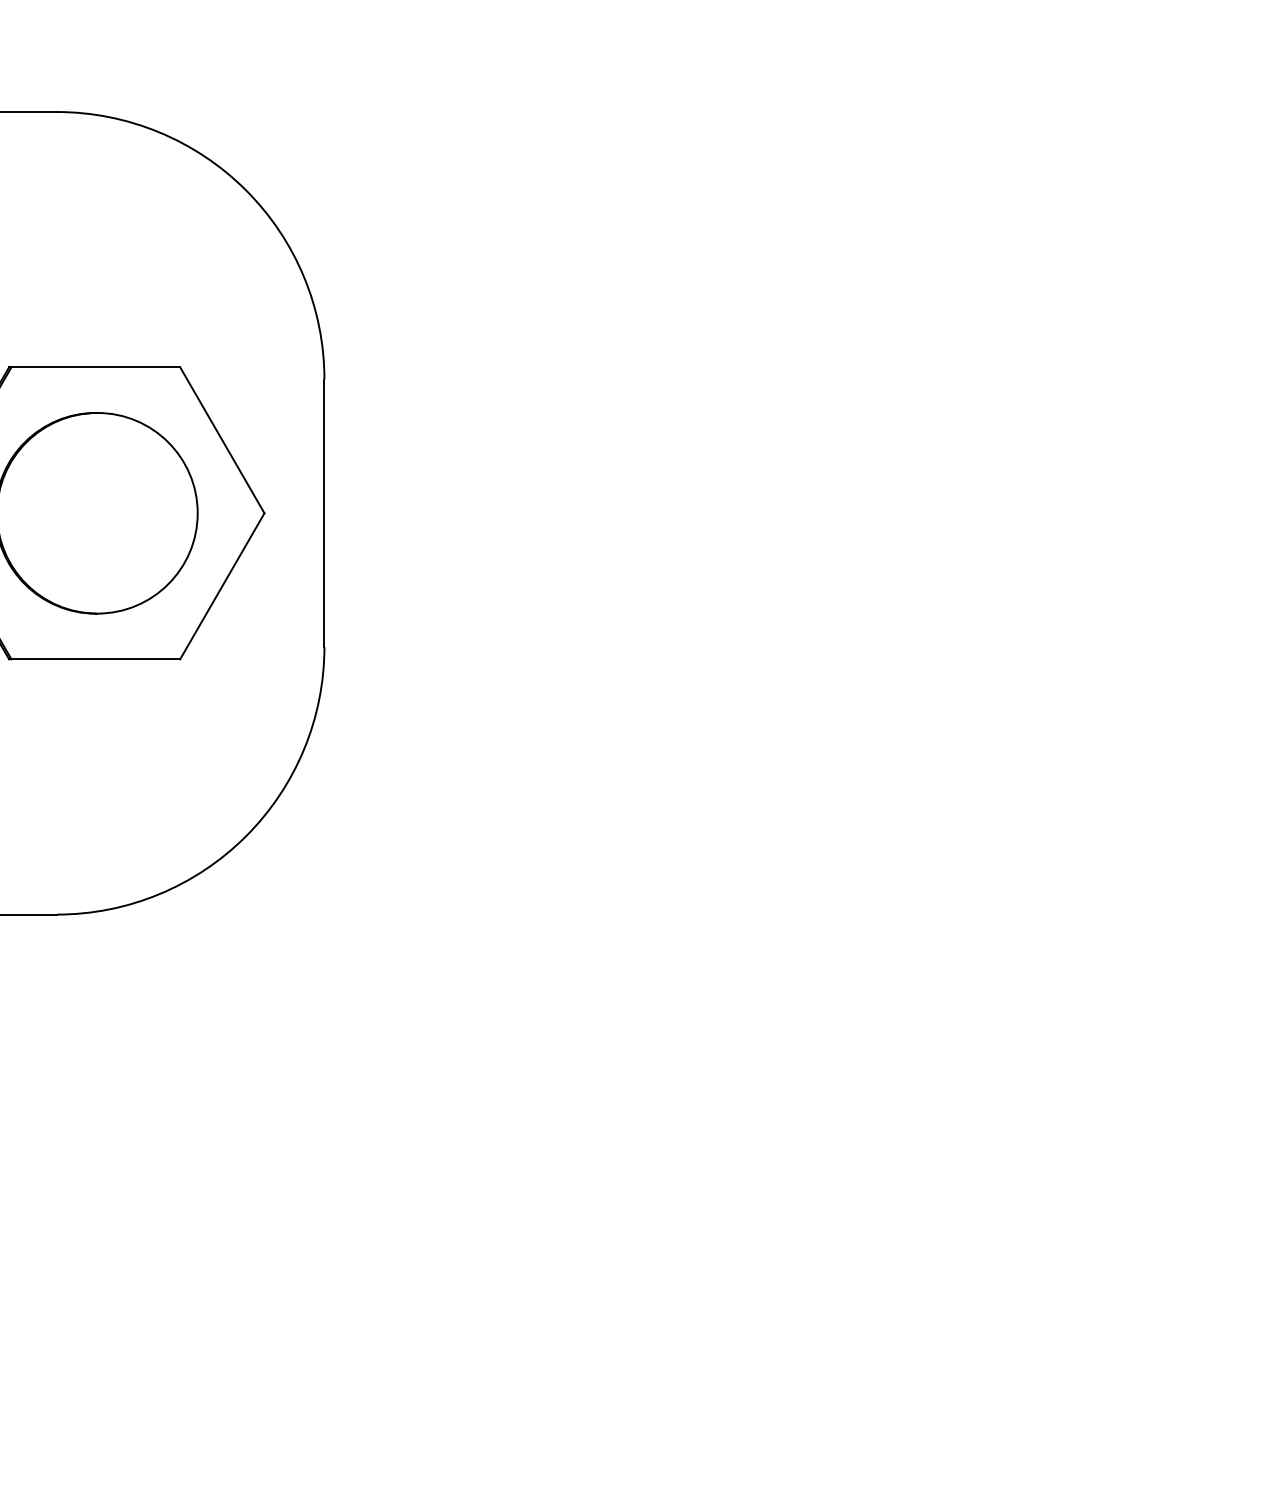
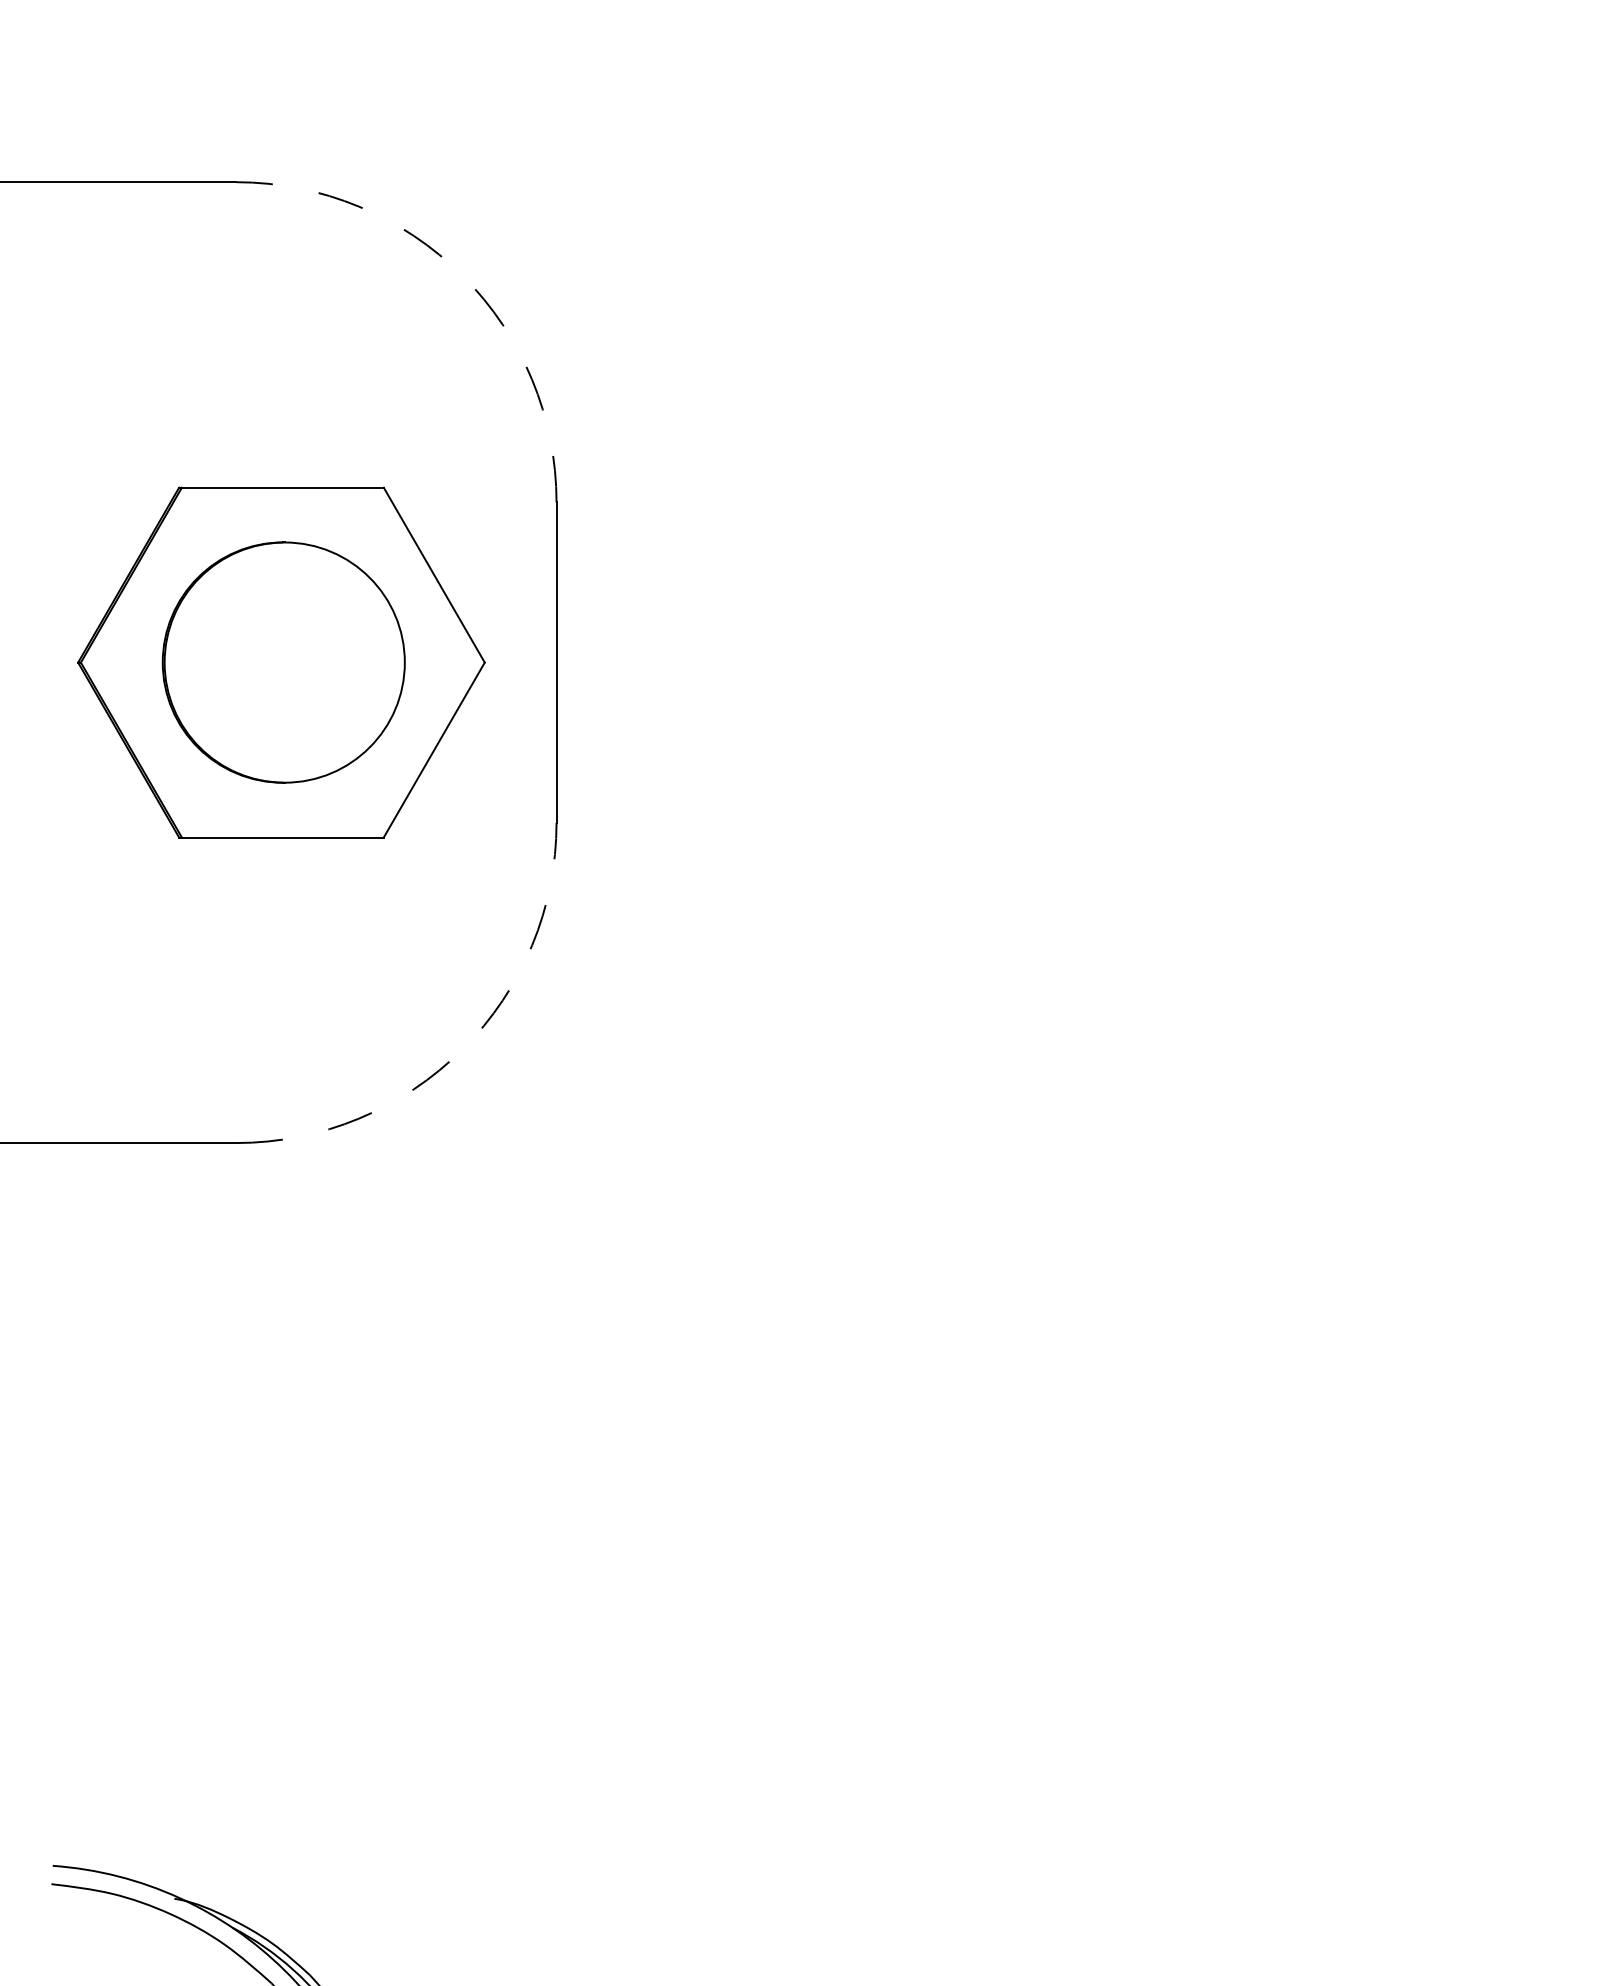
arc: (245, 190) -> (462, 276), solid -> dashed
arc: (245, 836) -> (462, 1049), solid -> dashed

